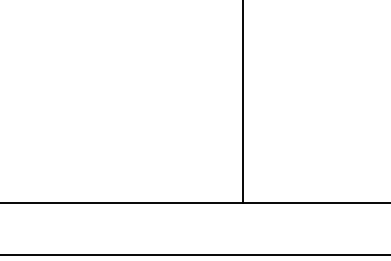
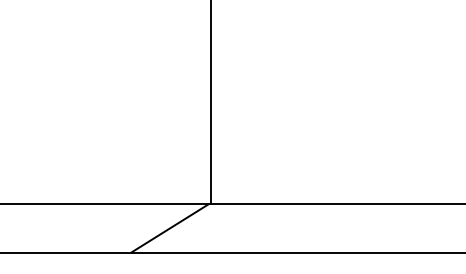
line: (198, 228) -> (169, 228), added

